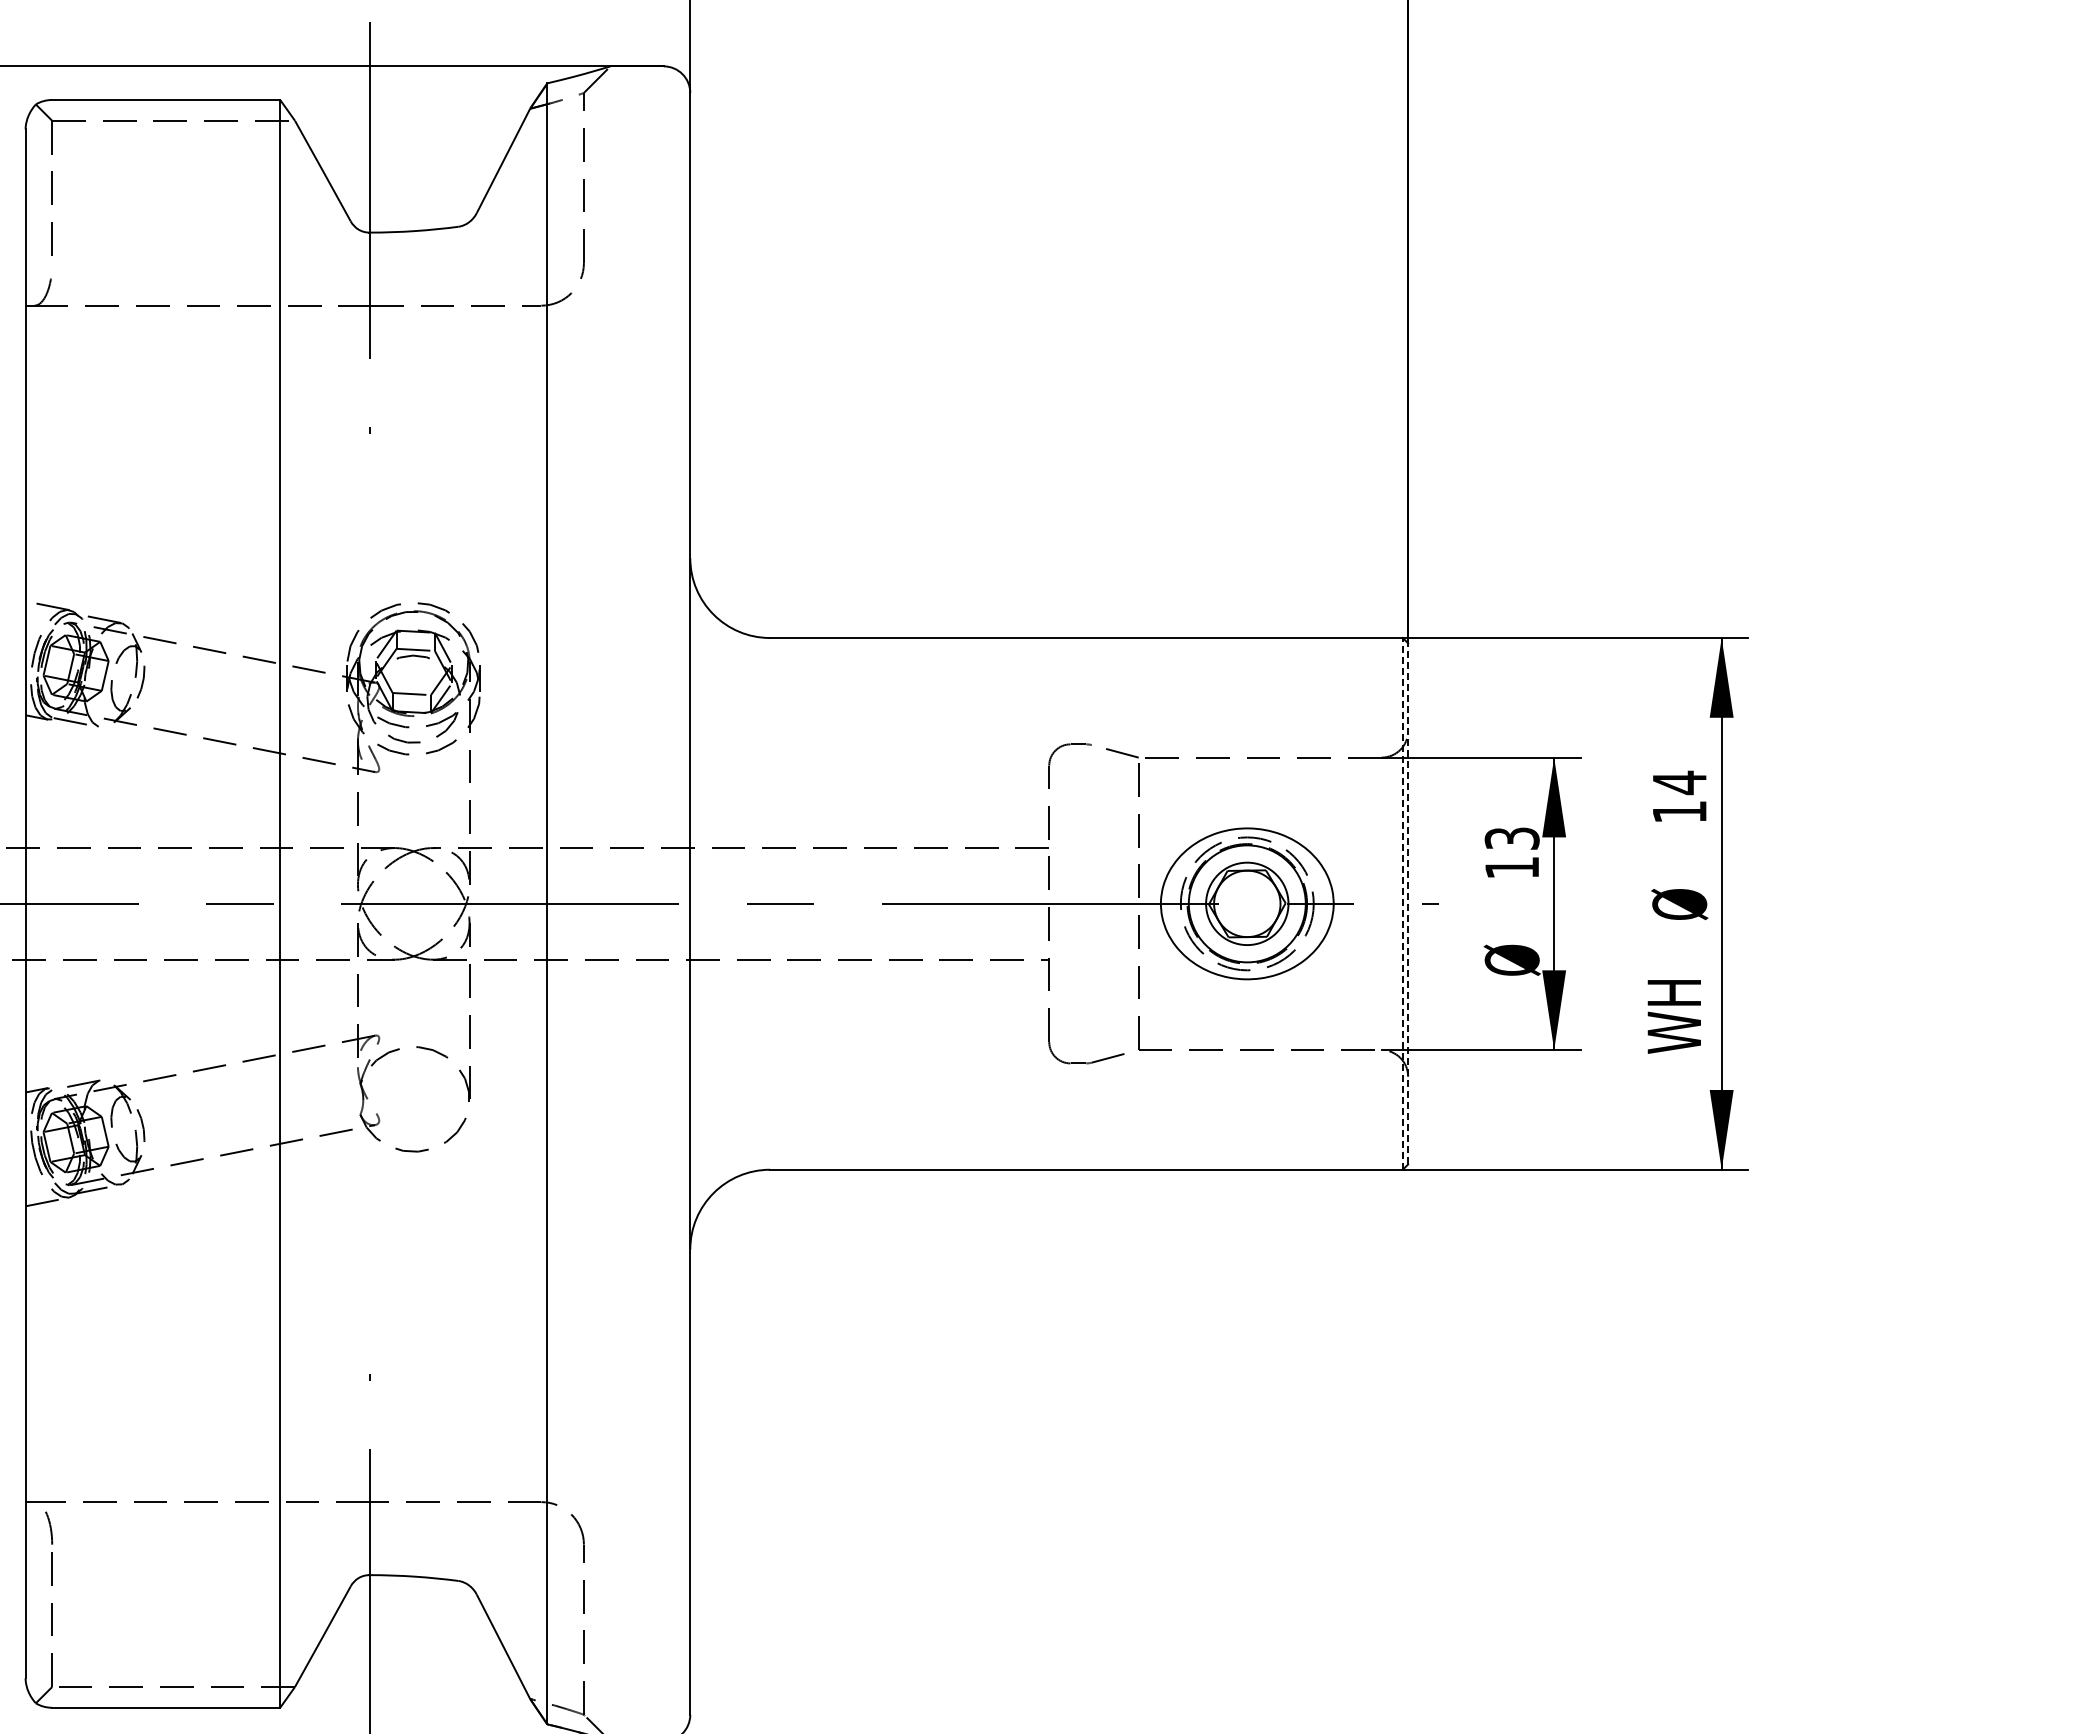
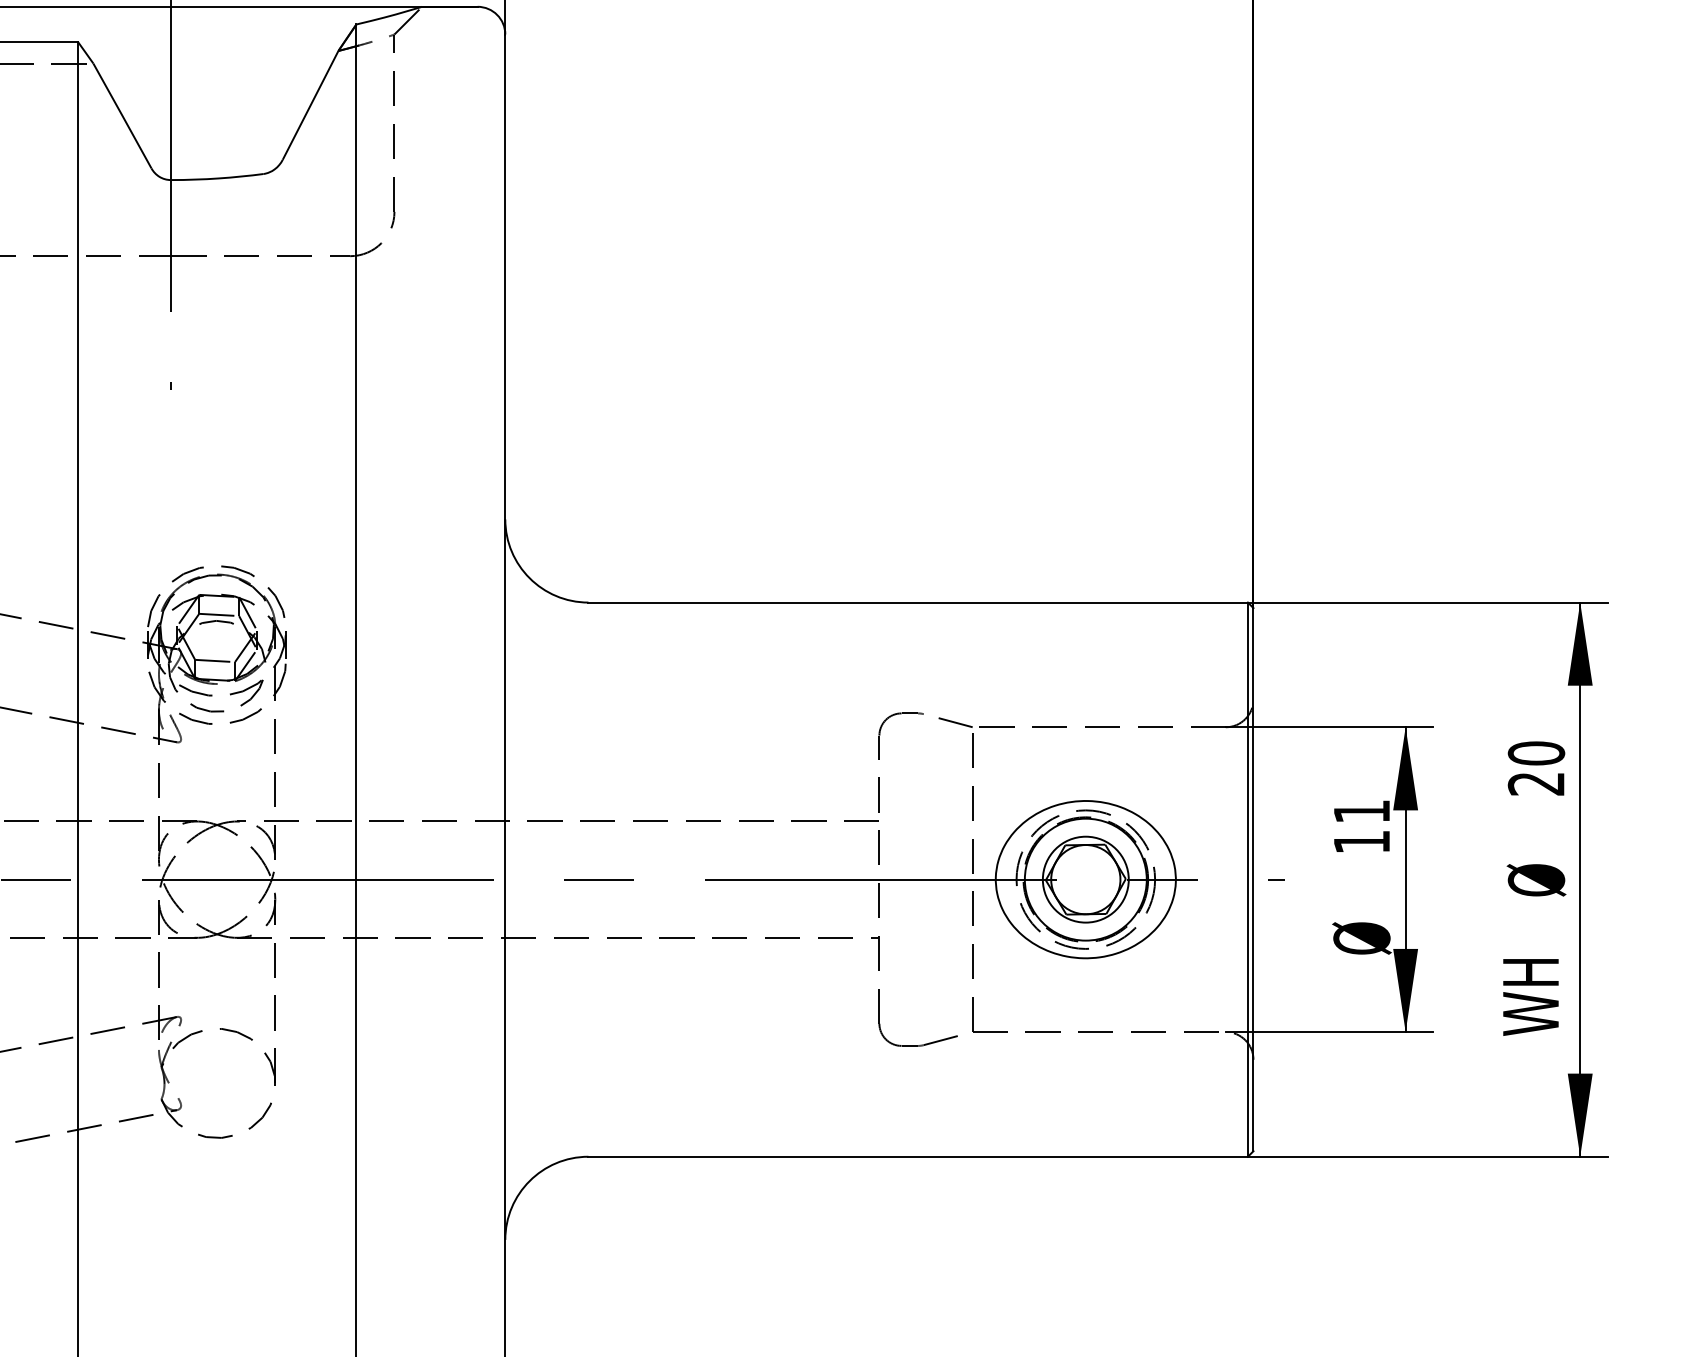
text: (1679, 796) -> (1536, 767), 14 -> 20
text: (1511, 838) -> (1361, 811), 13 -> 11
line: (1402, 903) -> (1247, 879), dashed -> solid
line: (1408, 903) -> (1253, 879), dashed -> solid

